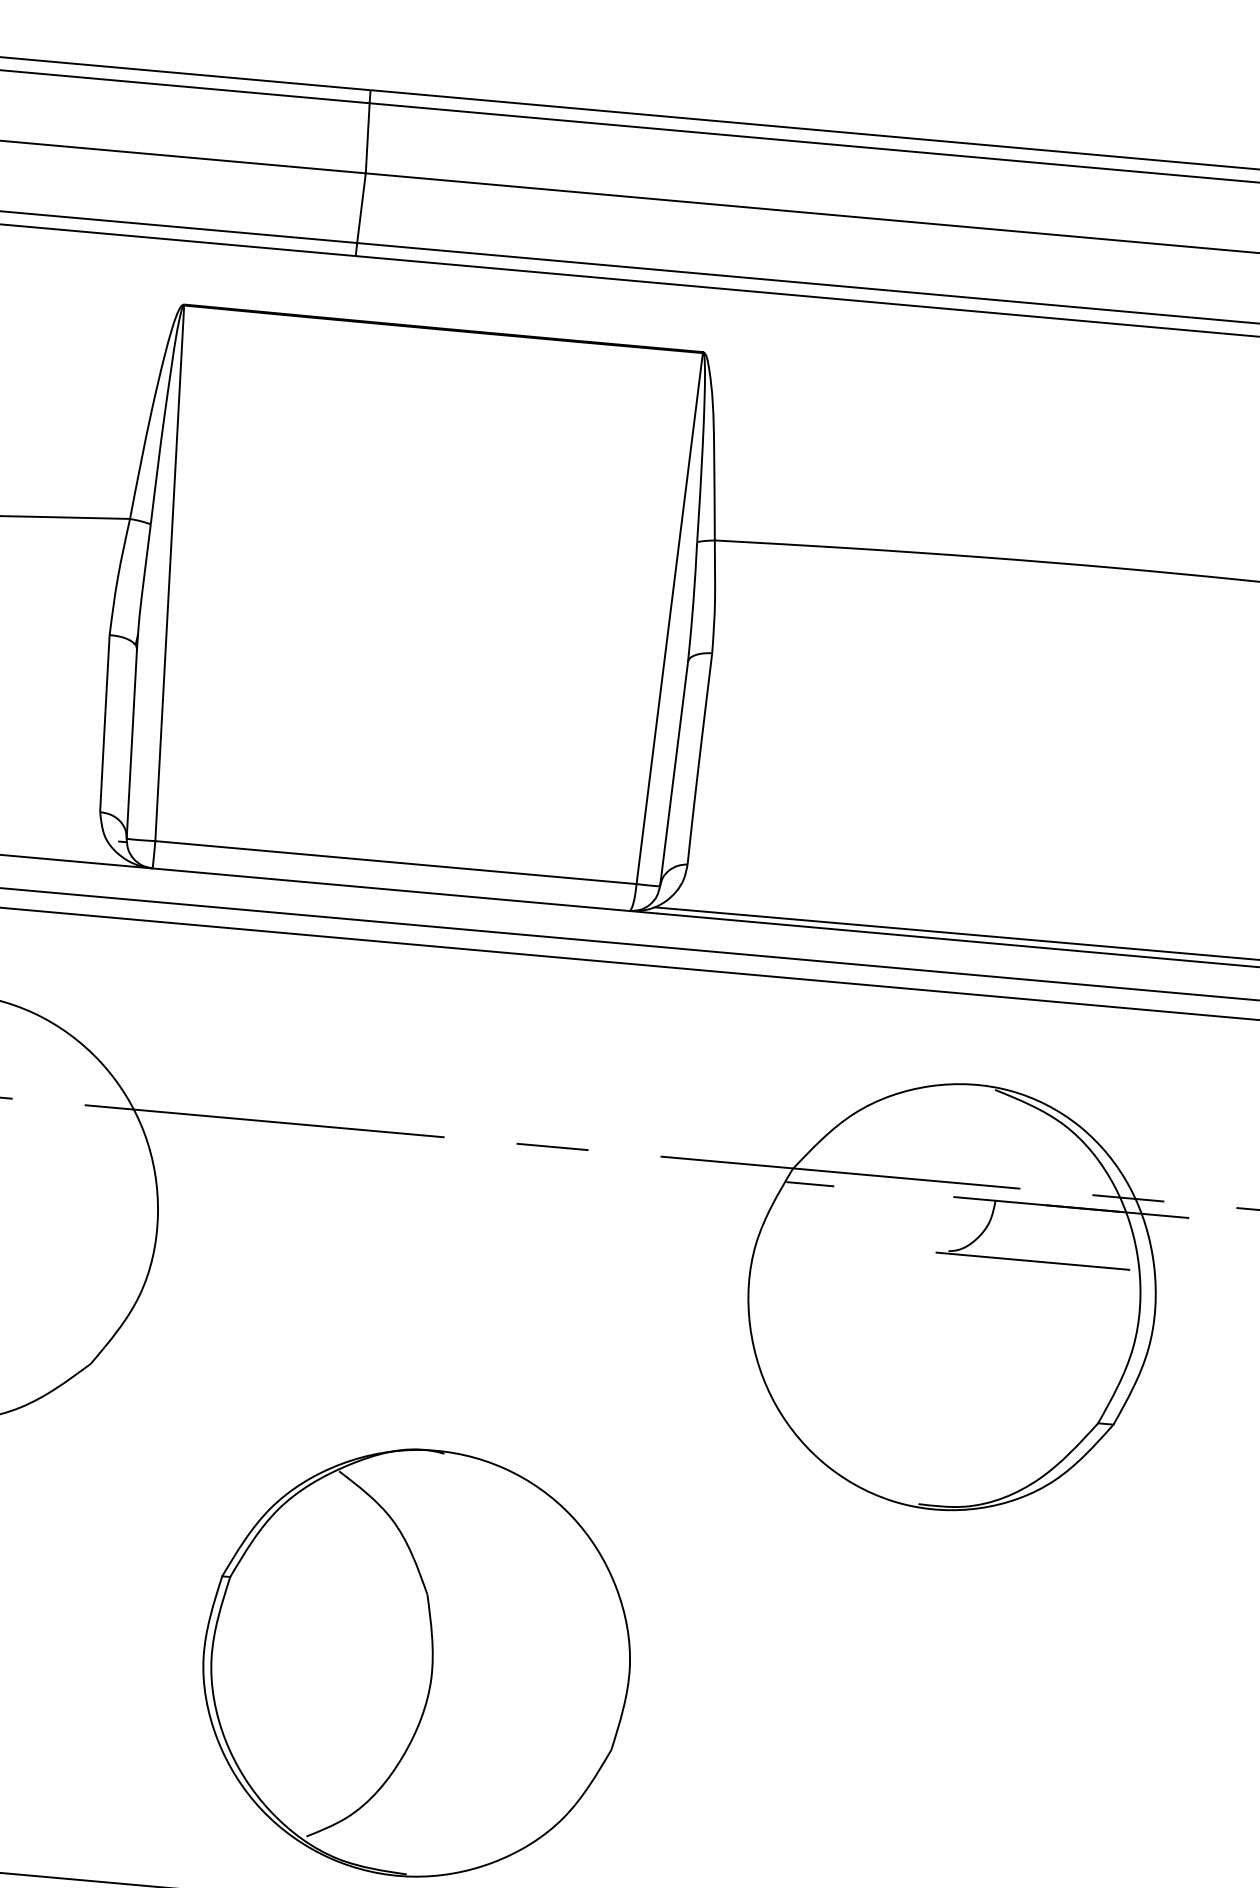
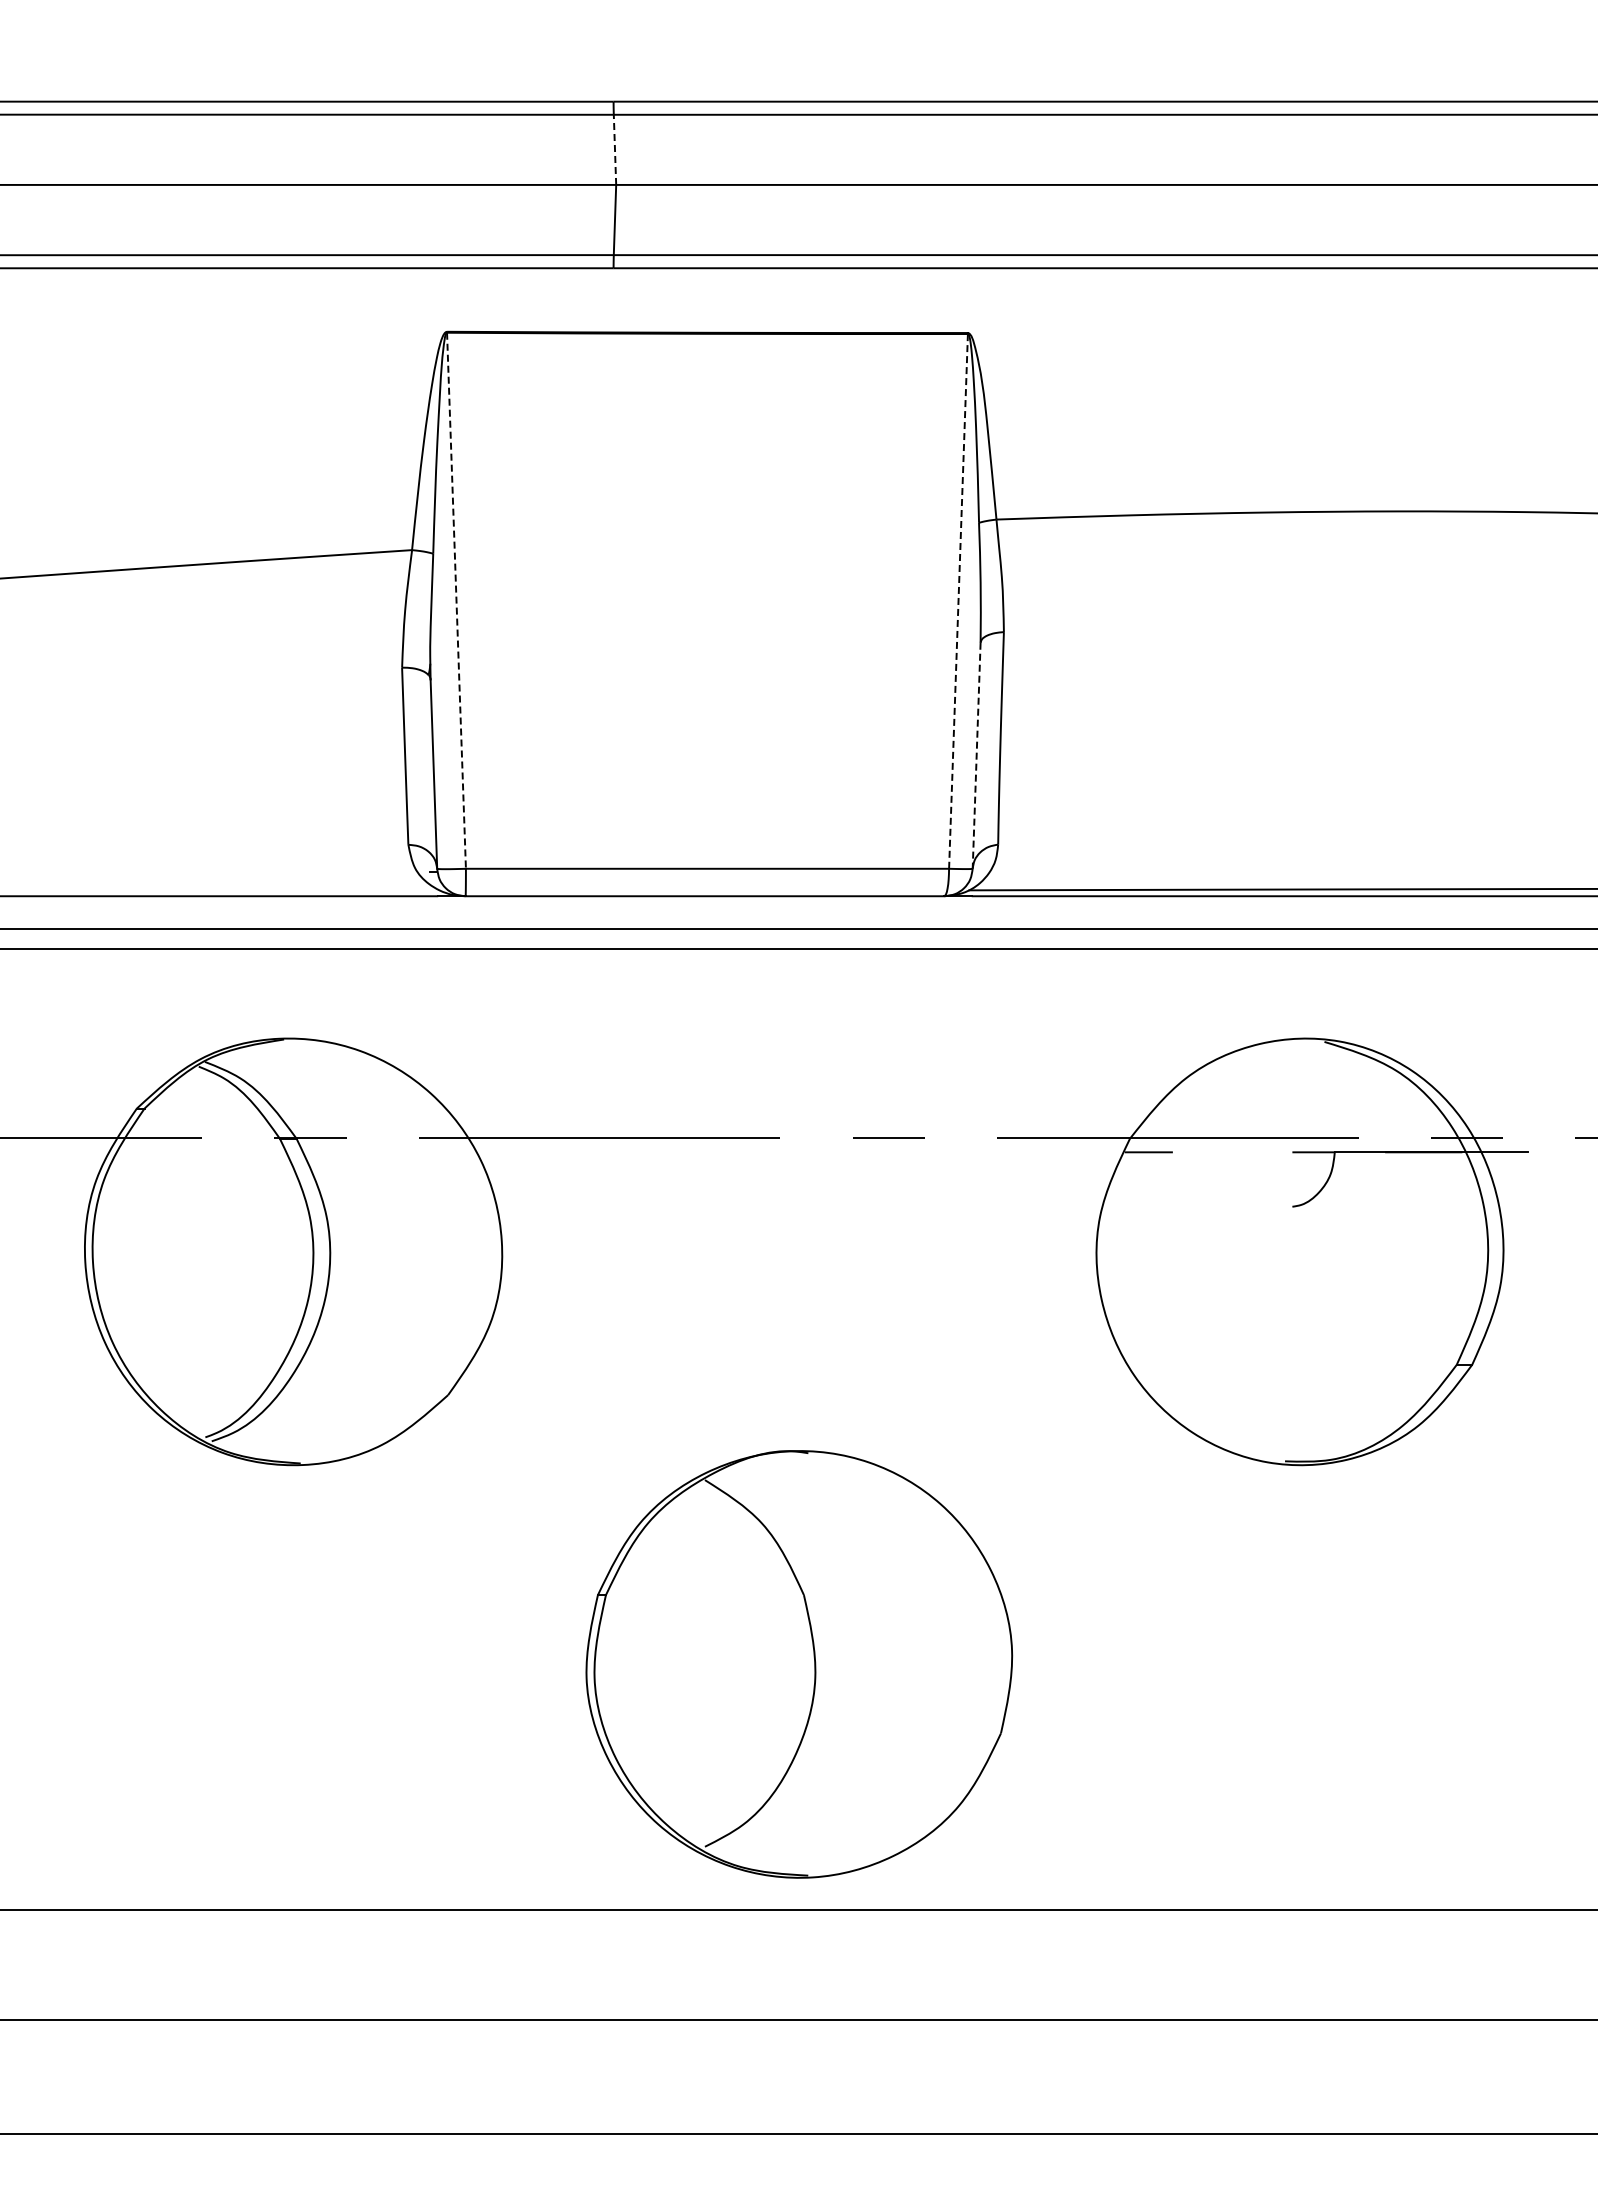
line: (367, 137) -> (614, 149), solid -> dashed
line: (169, 574) -> (456, 601), solid -> dashed
line: (669, 618) -> (958, 601), solid -> dashed
line: (673, 774) -> (976, 756), solid -> dashed
line: (1033, 1261) -> (1377, 1209), removed

